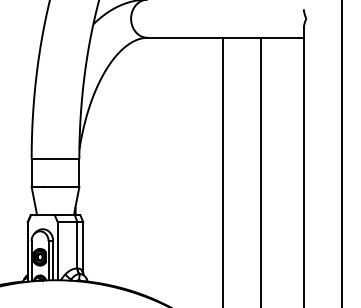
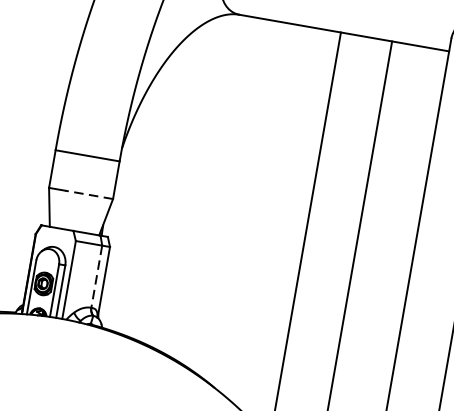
line: (61, 187) -> (89, 195), solid -> dashed
line: (77, 245) -> (96, 276), solid -> dashed

